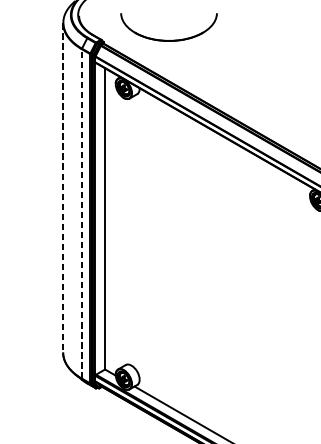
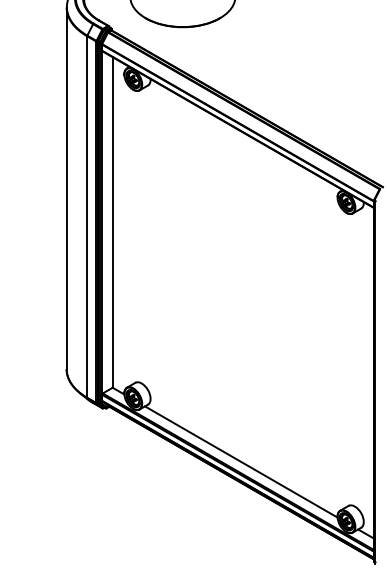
line: (63, 187) -> (66, 188), dashed -> solid
line: (82, 214) -> (87, 217), dashed -> solid

